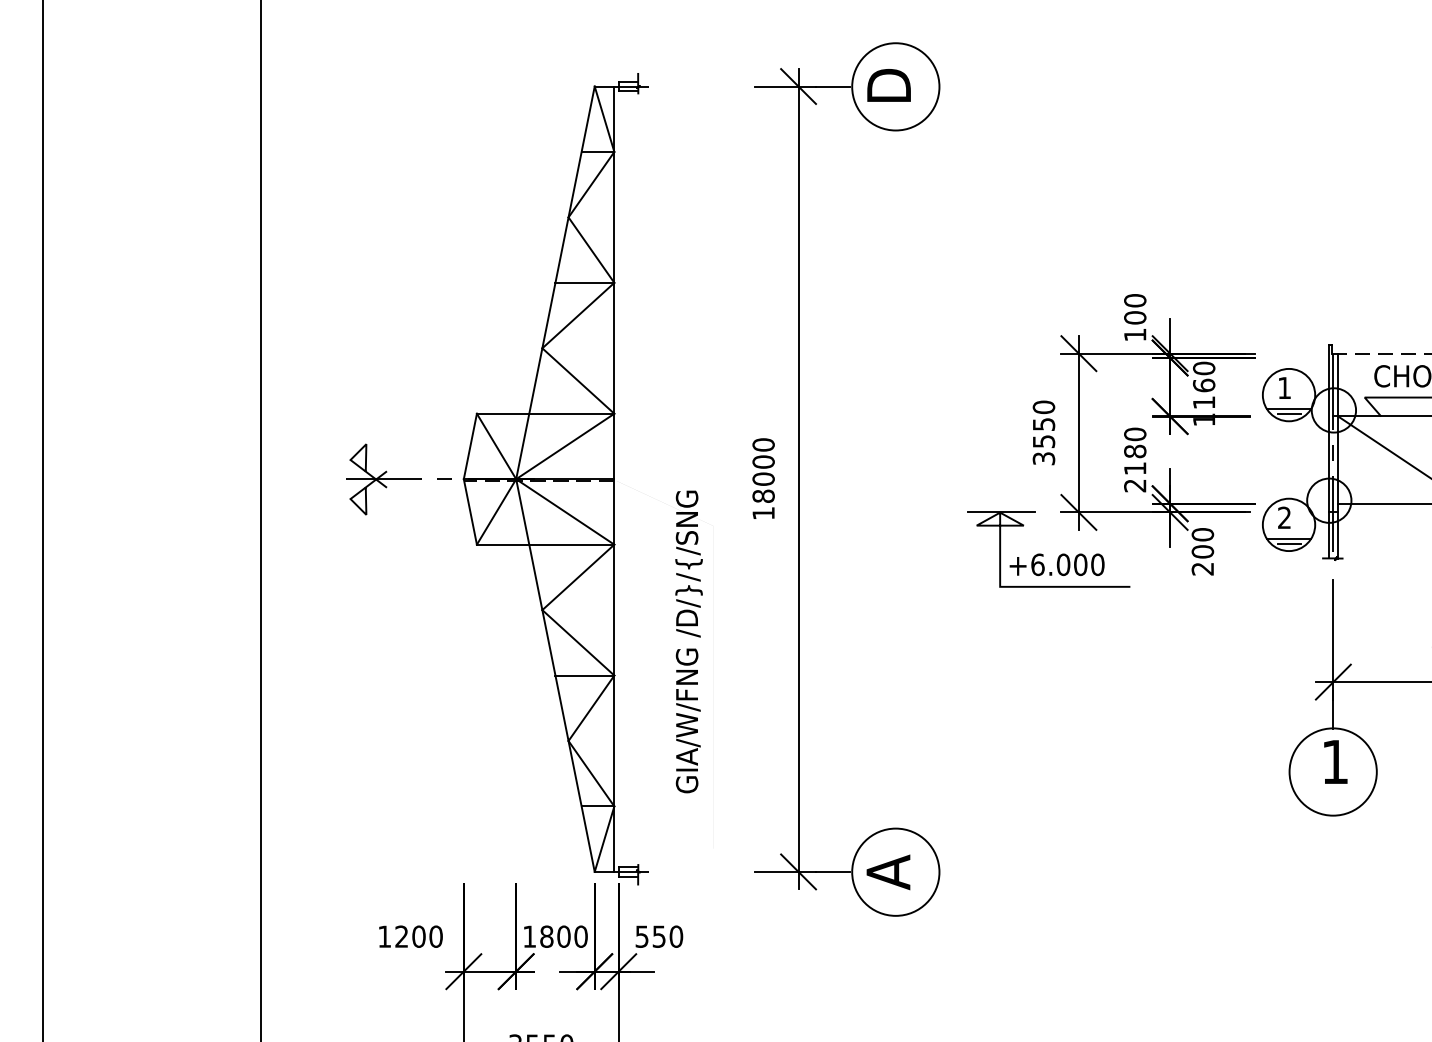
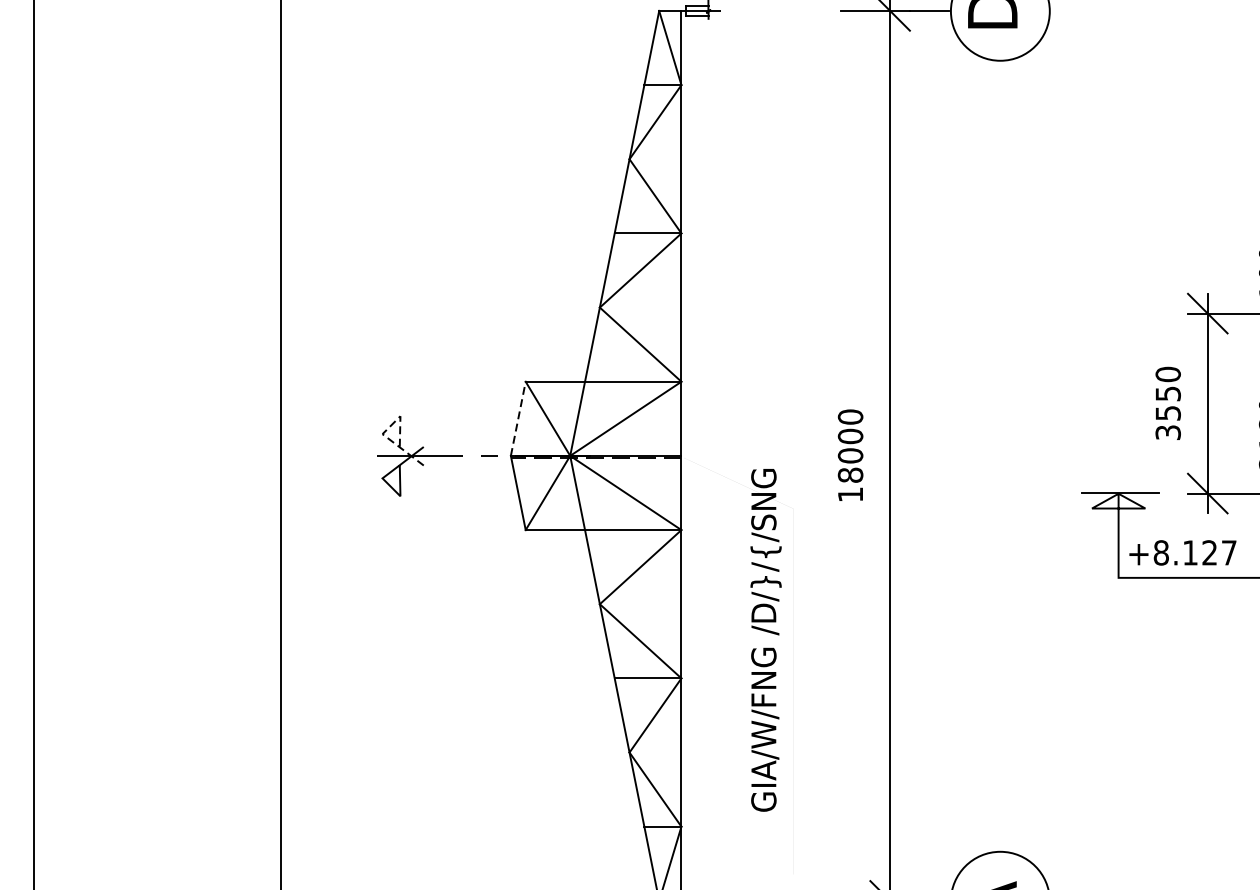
line: (470, 446) -> (518, 418), solid -> dashed
line: (352, 457) -> (384, 431), solid -> dashed
text: (1067, 564) -> (1194, 552), +6.000 -> +8.127

